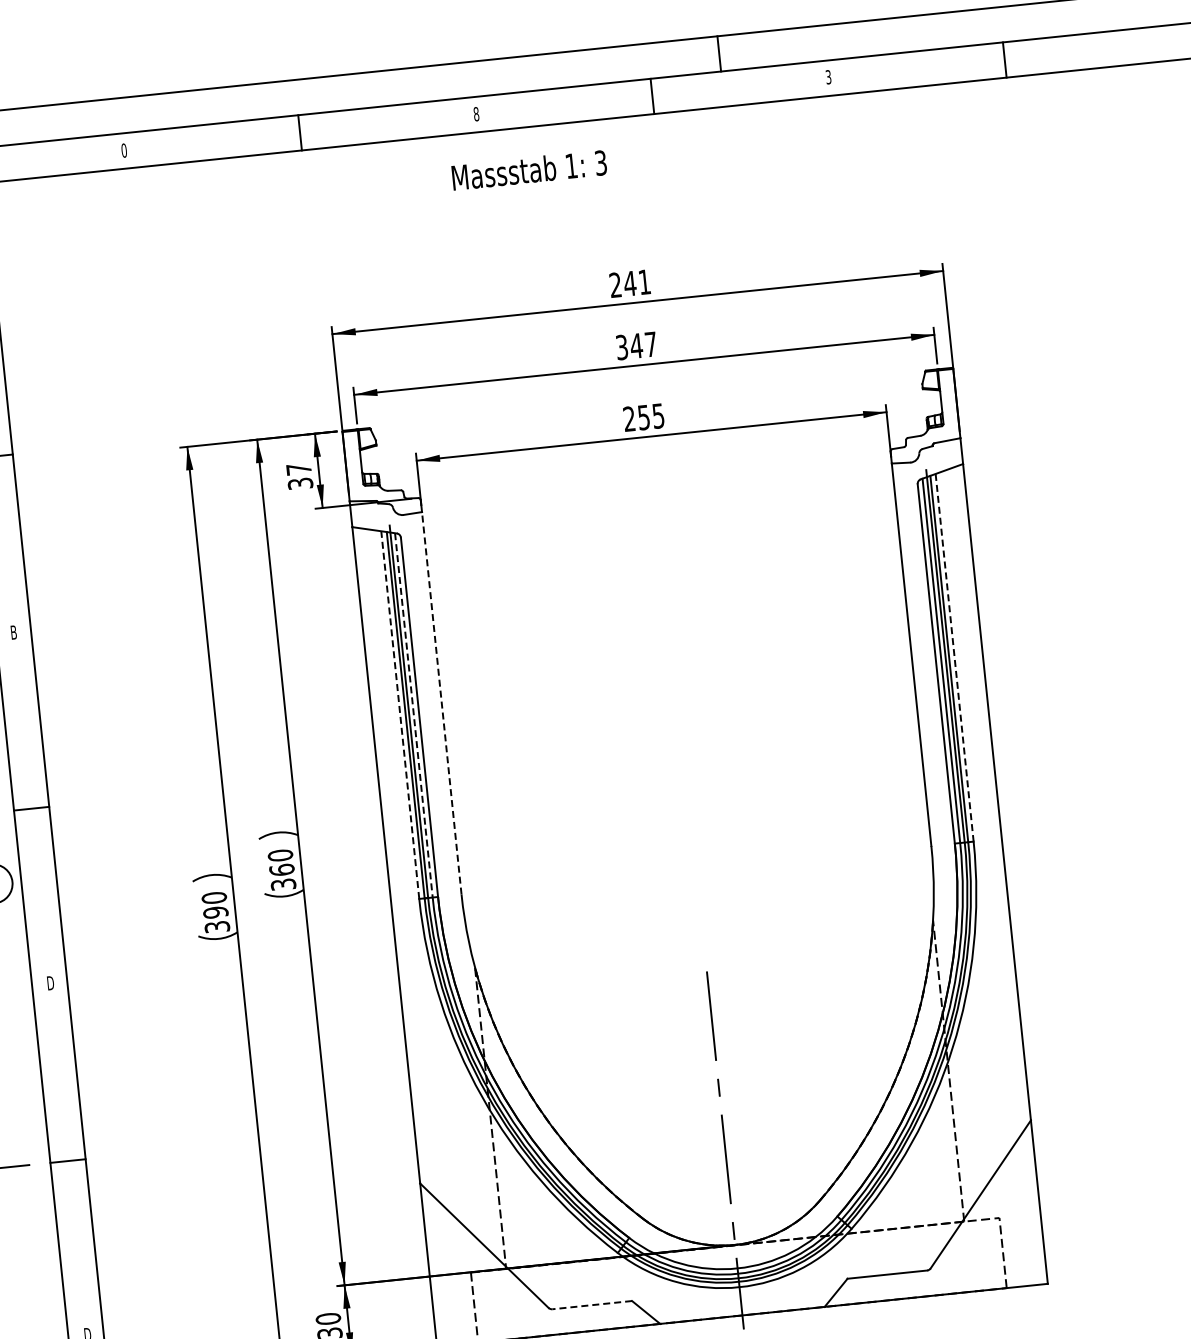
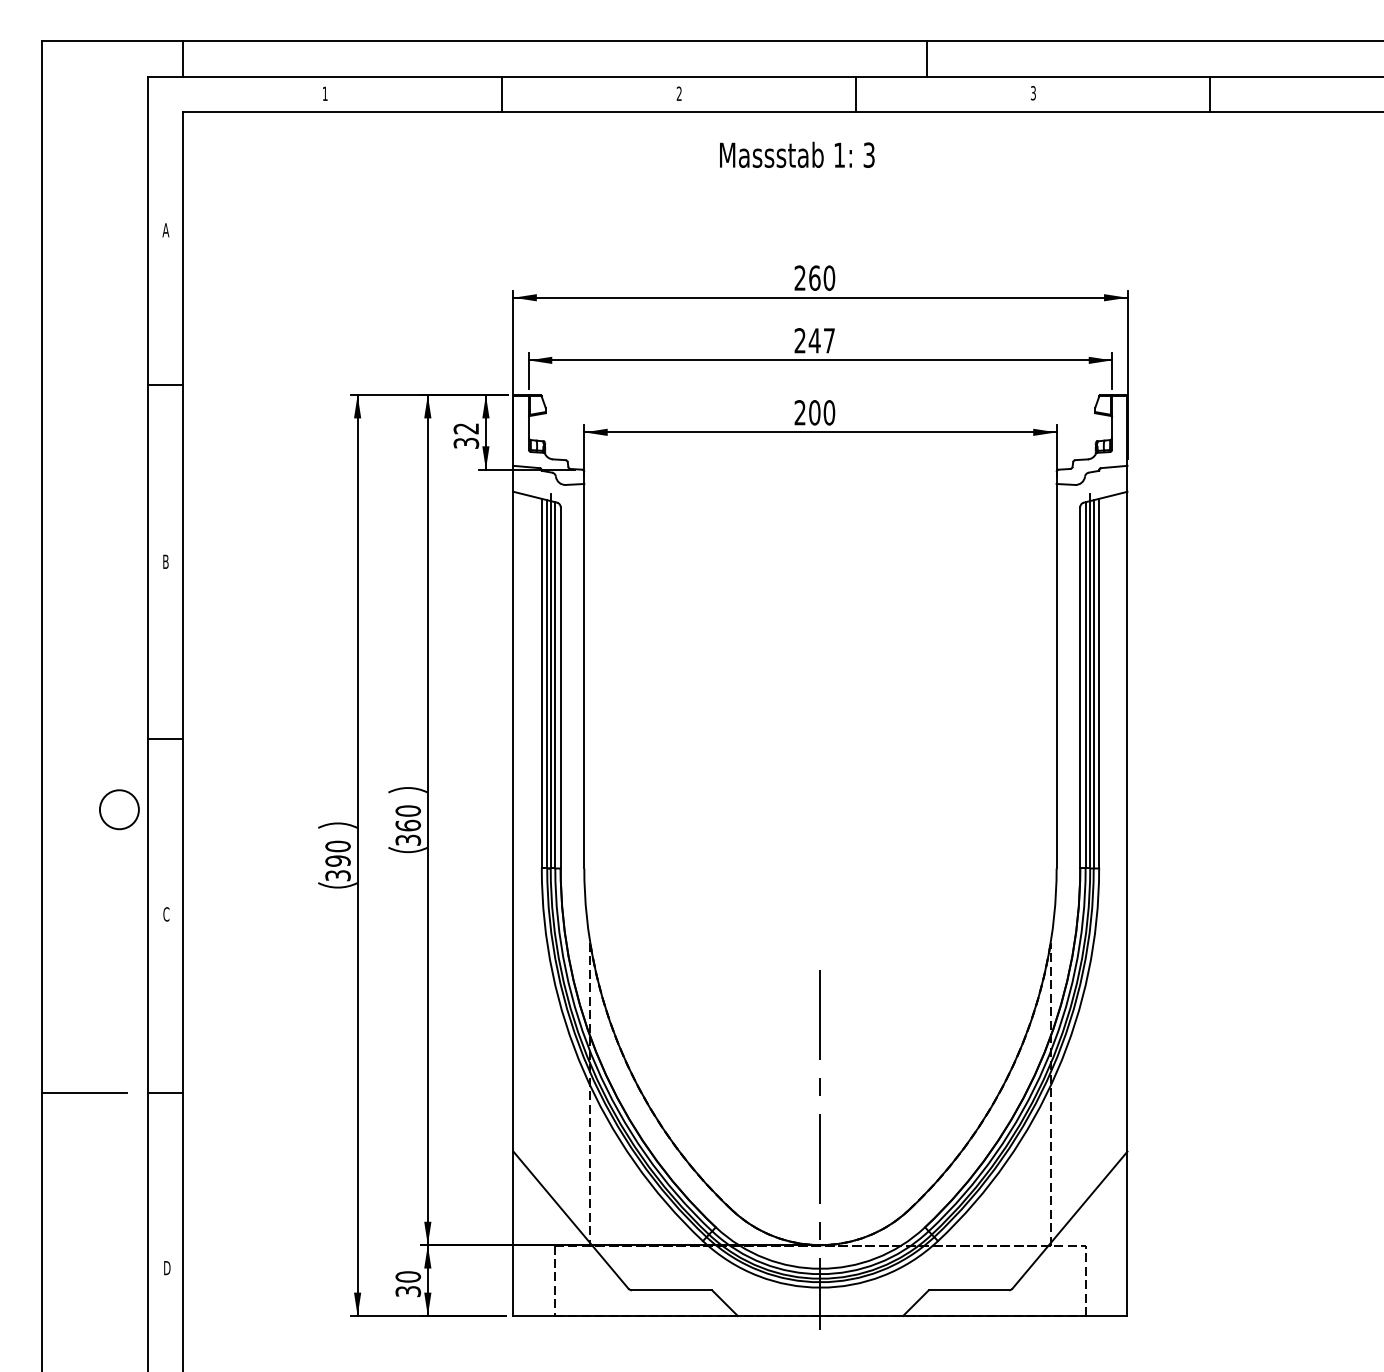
text: (475, 113) -> (678, 93), 8 -> 2
text: (123, 150) -> (324, 93), 0 -> 1
text: (529, 169) -> (797, 154), moved
text: (636, 282) -> (821, 277), 241 -> 260
text: (621, 347) -> (799, 340), 347 -> 247
text: (651, 416) -> (822, 412), 255 -> 200
text: (298, 469) -> (465, 428), 37 -> 32
line: (954, 657) -> (1099, 683), dashed -> solid
line: (441, 702) -> (584, 675), dashed -> solid
line: (399, 714) -> (541, 683), dashed -> solid
line: (414, 715) -> (555, 685), dashed -> solid
text: (50, 983) -> (166, 914), D -> C
line: (591, 1305) -> (671, 1290), dashed -> solid

